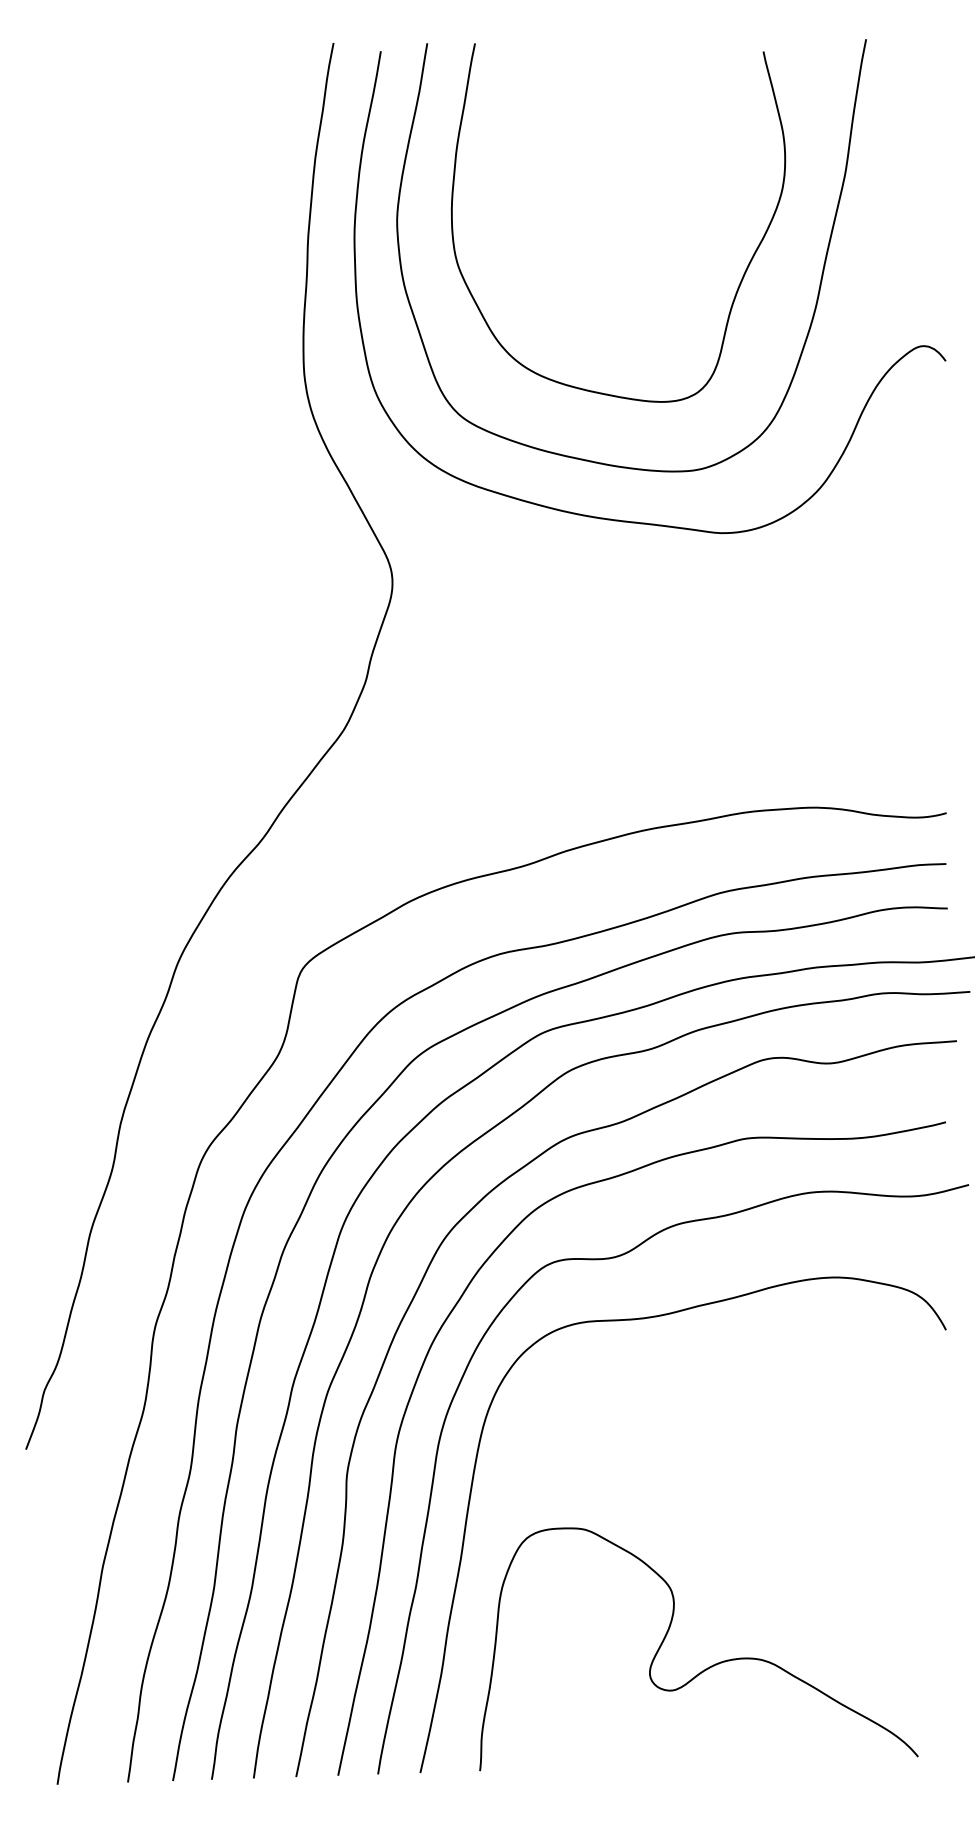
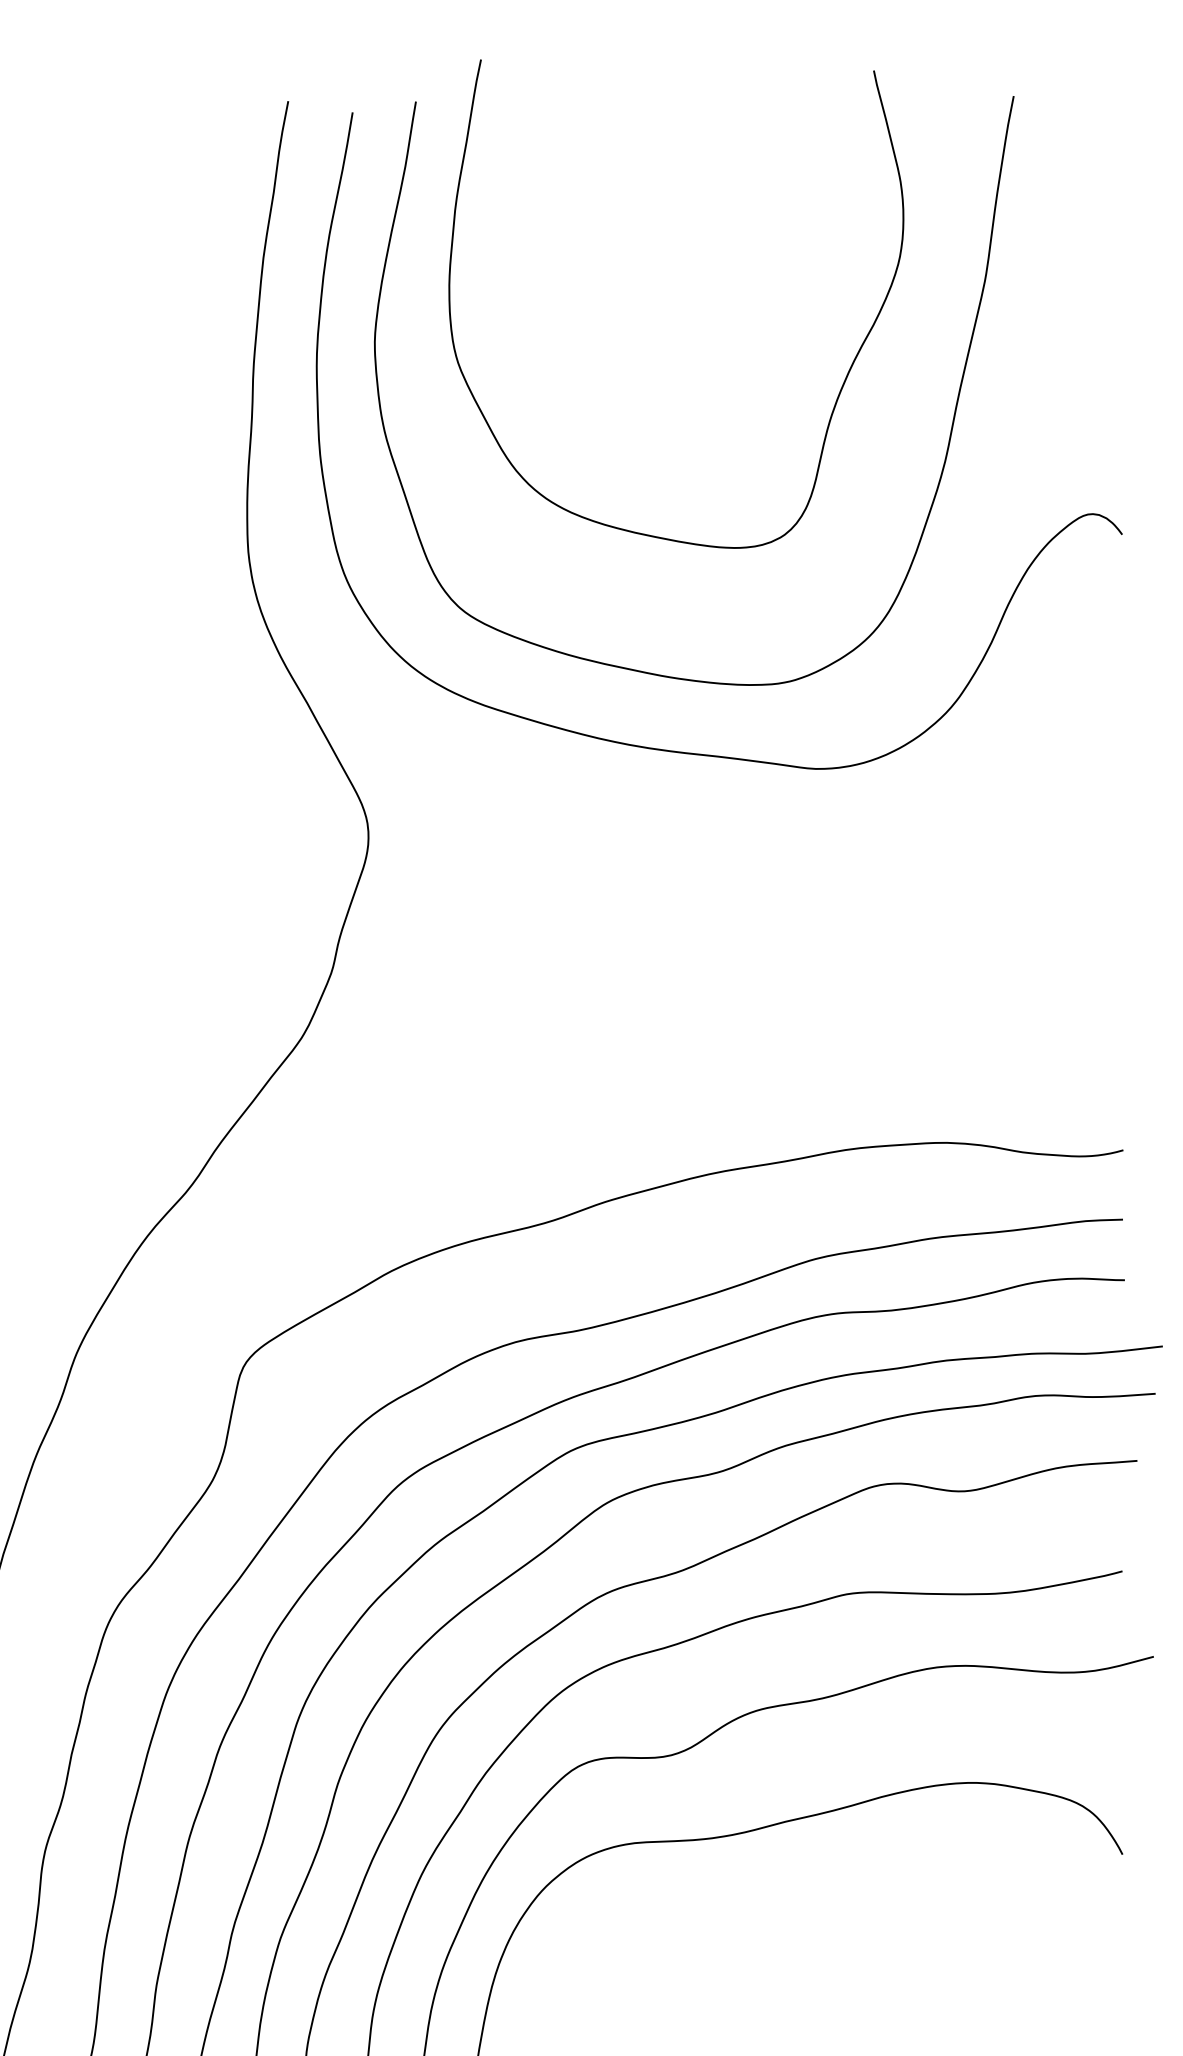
curve: (743, 273) -> (846, 372), moved

